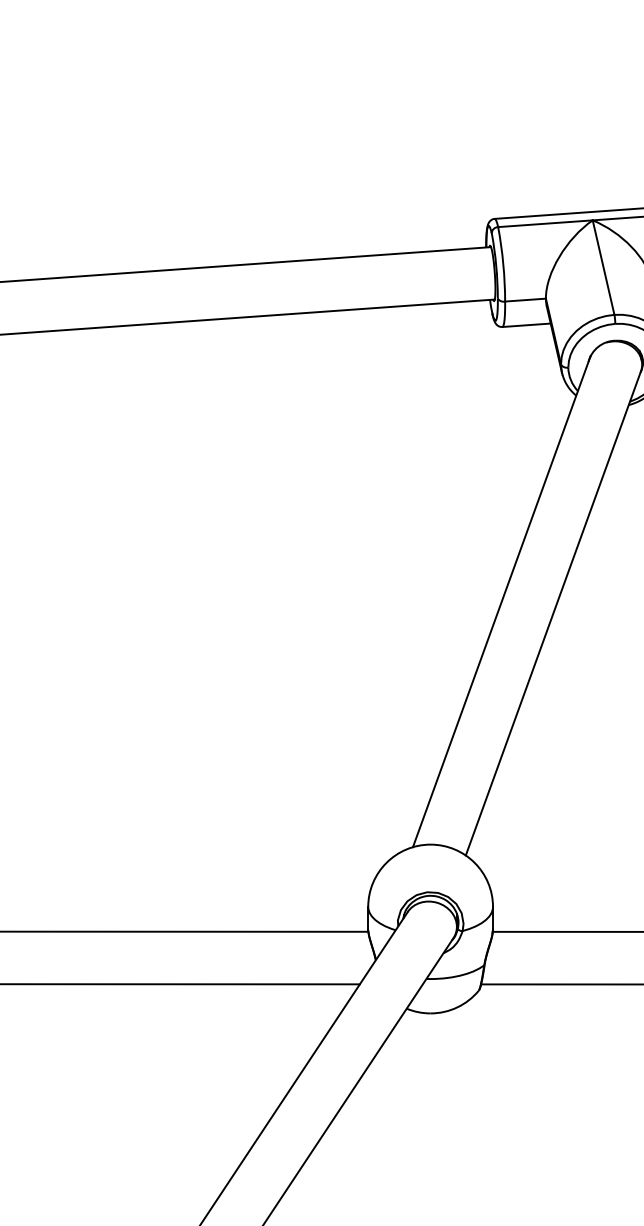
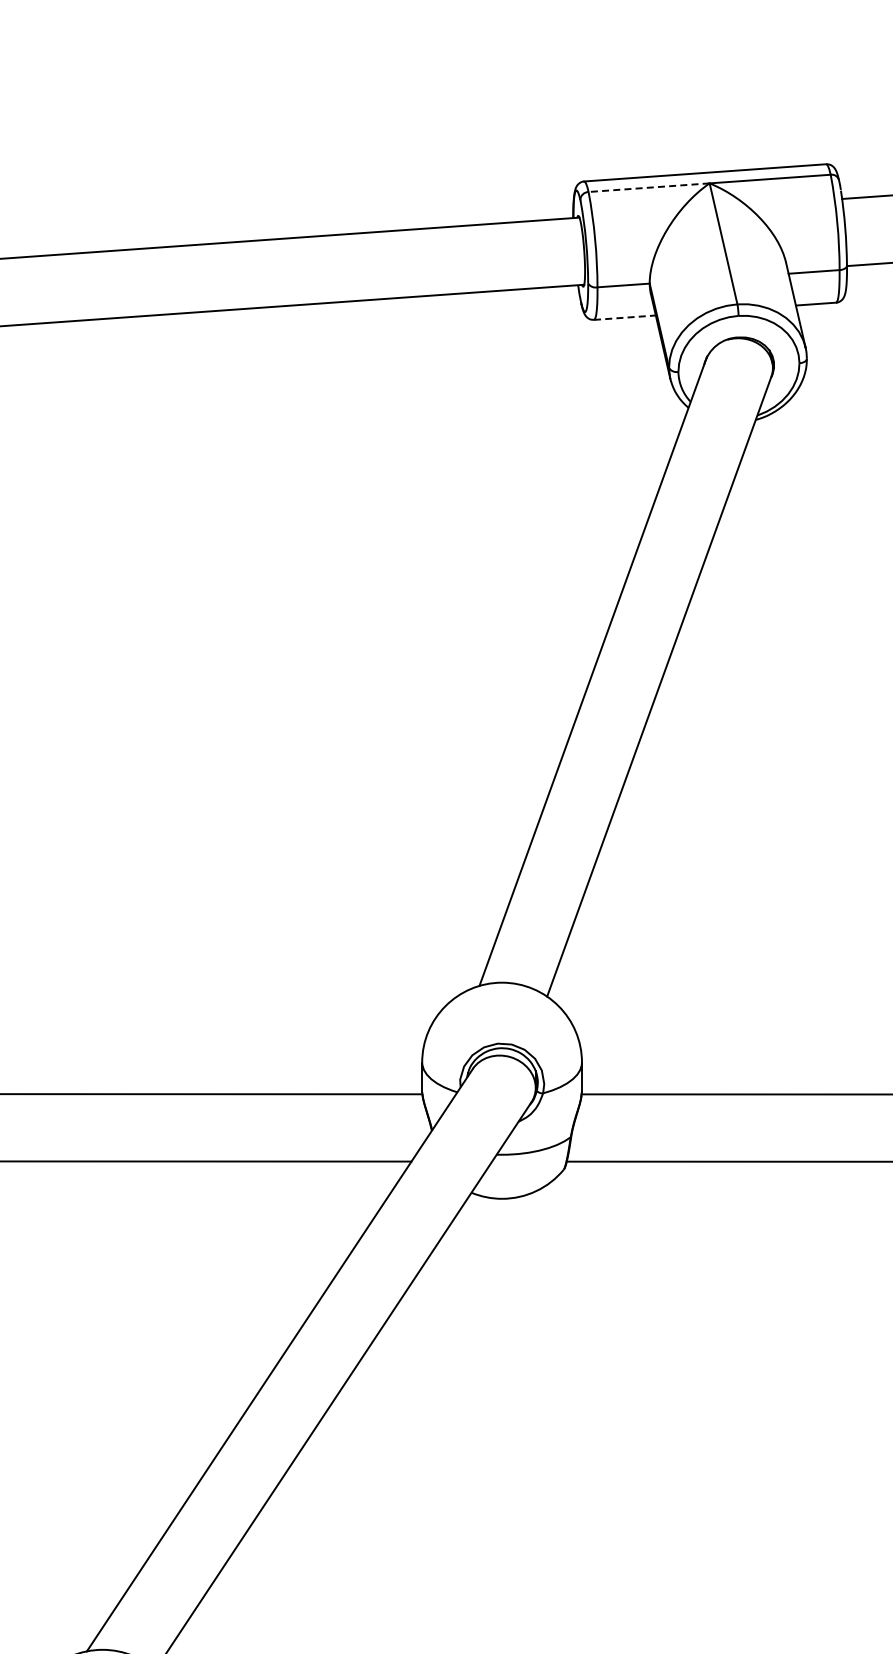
line: (545, 223) -> (649, 187), solid -> dashed
line: (526, 325) -> (624, 317), solid -> dashed

